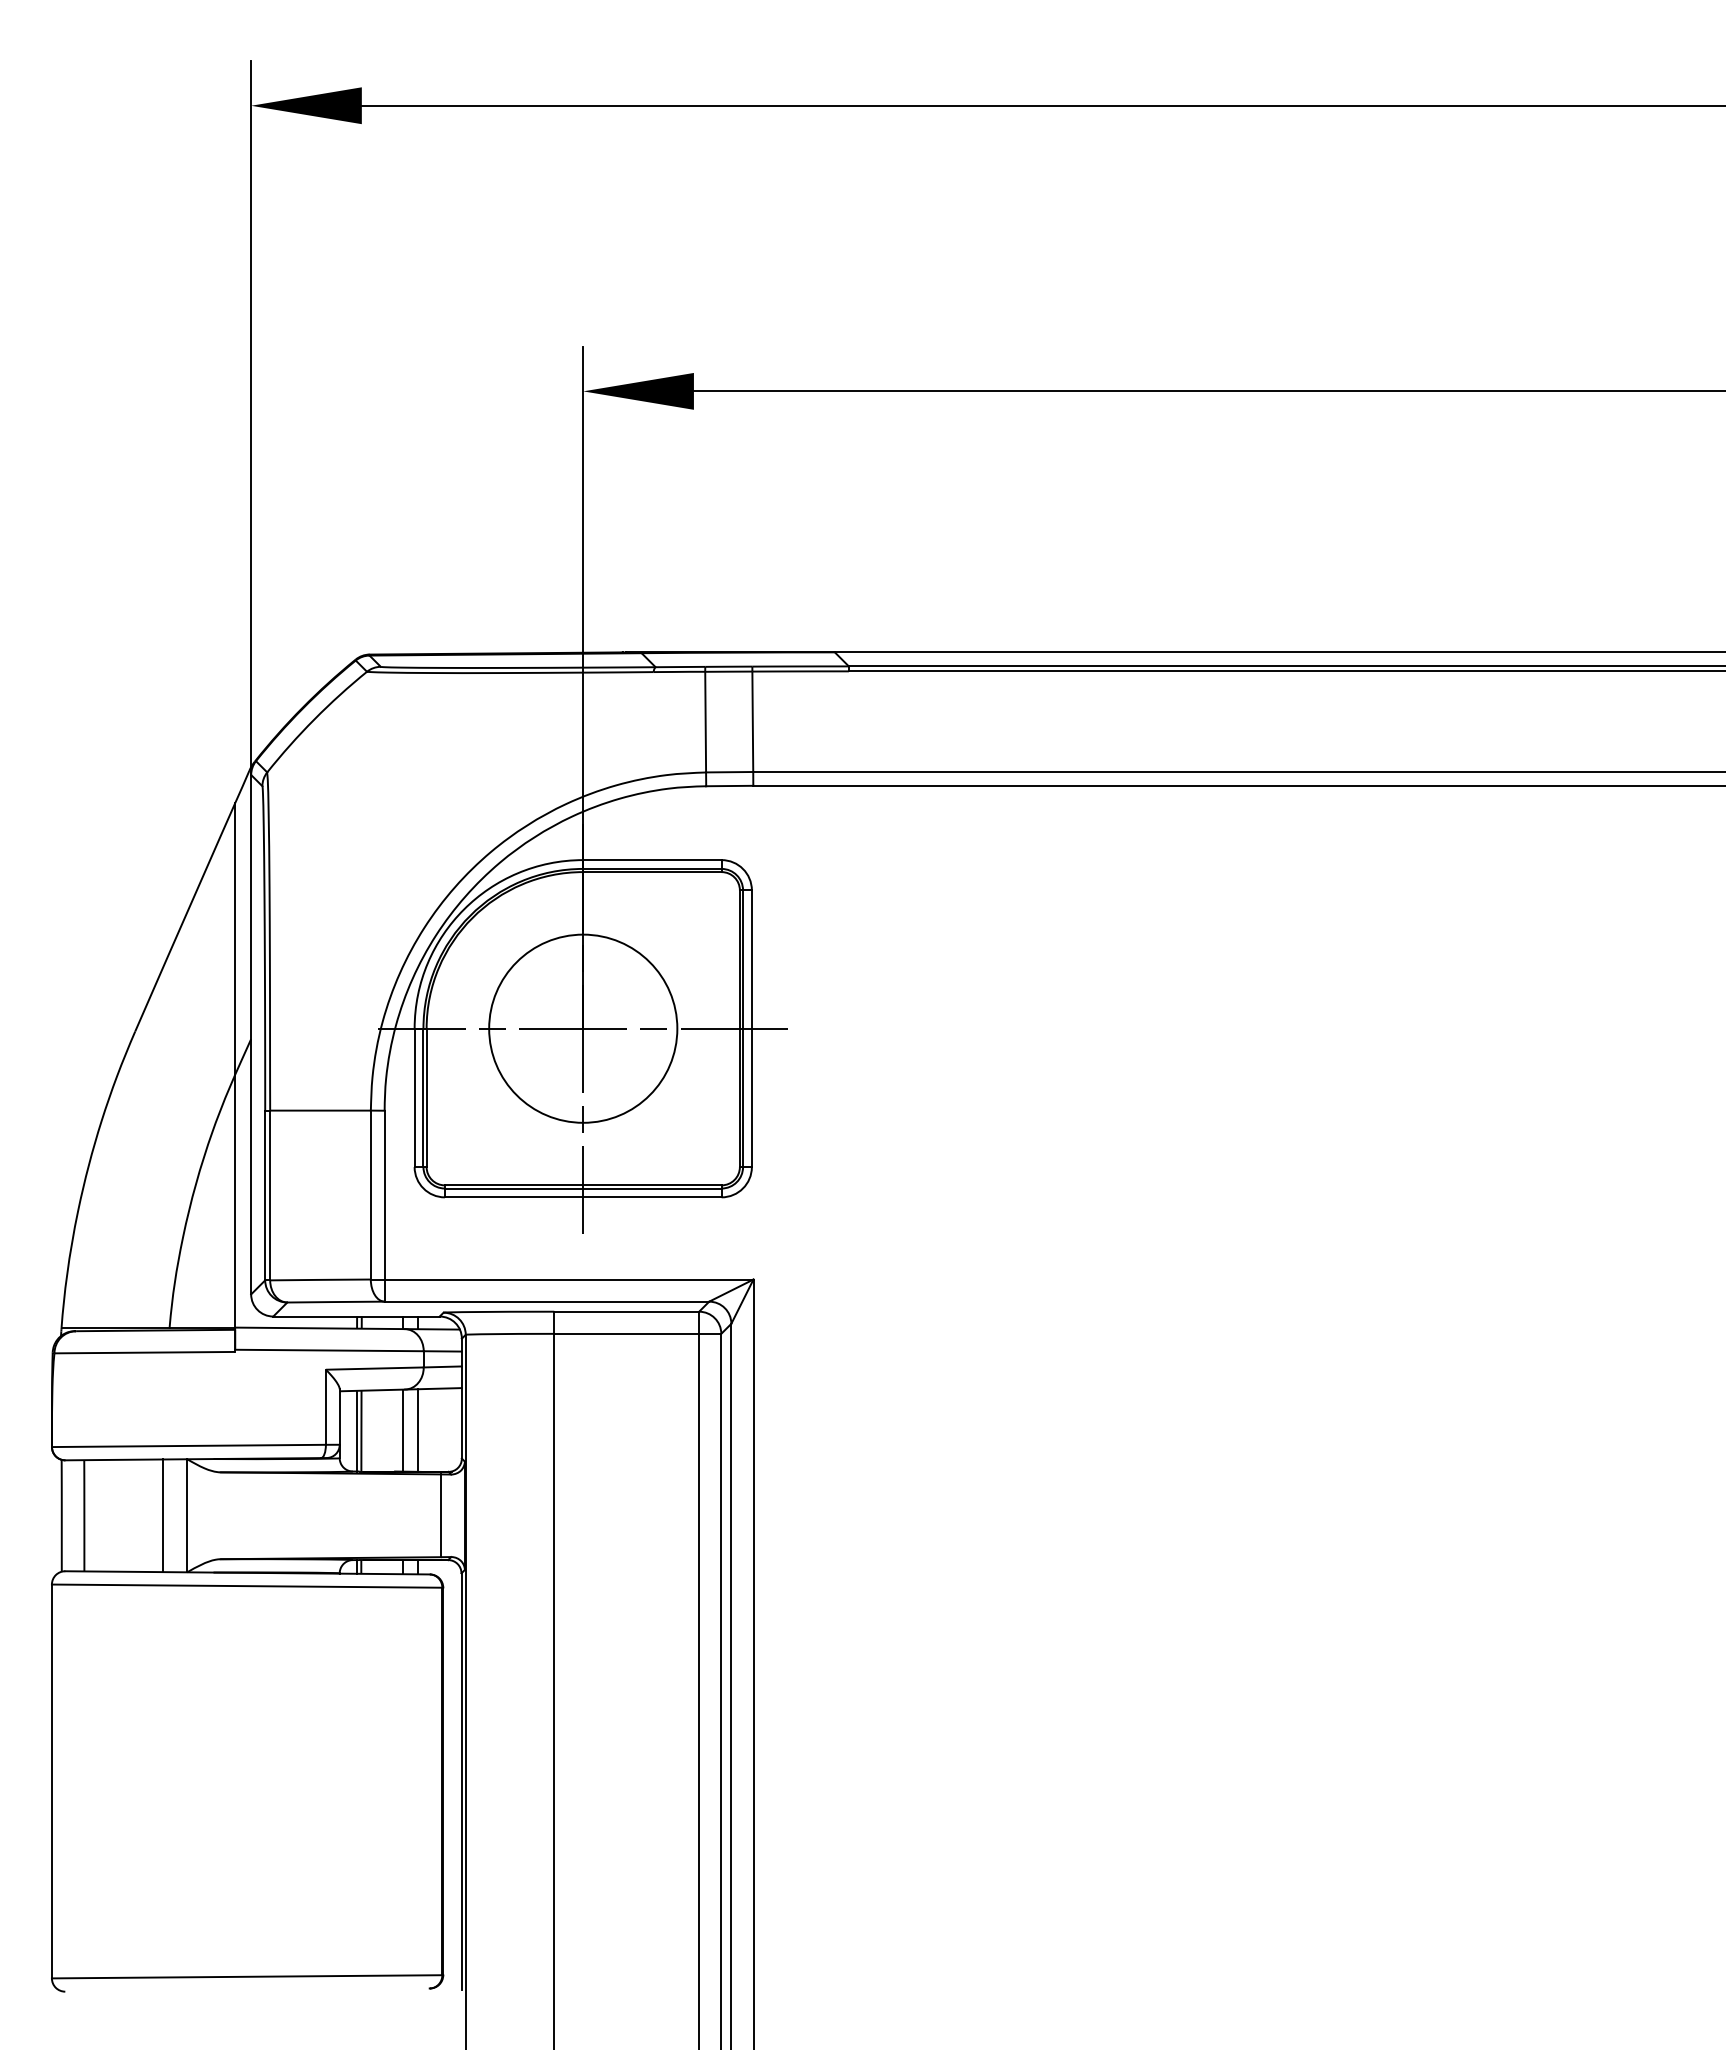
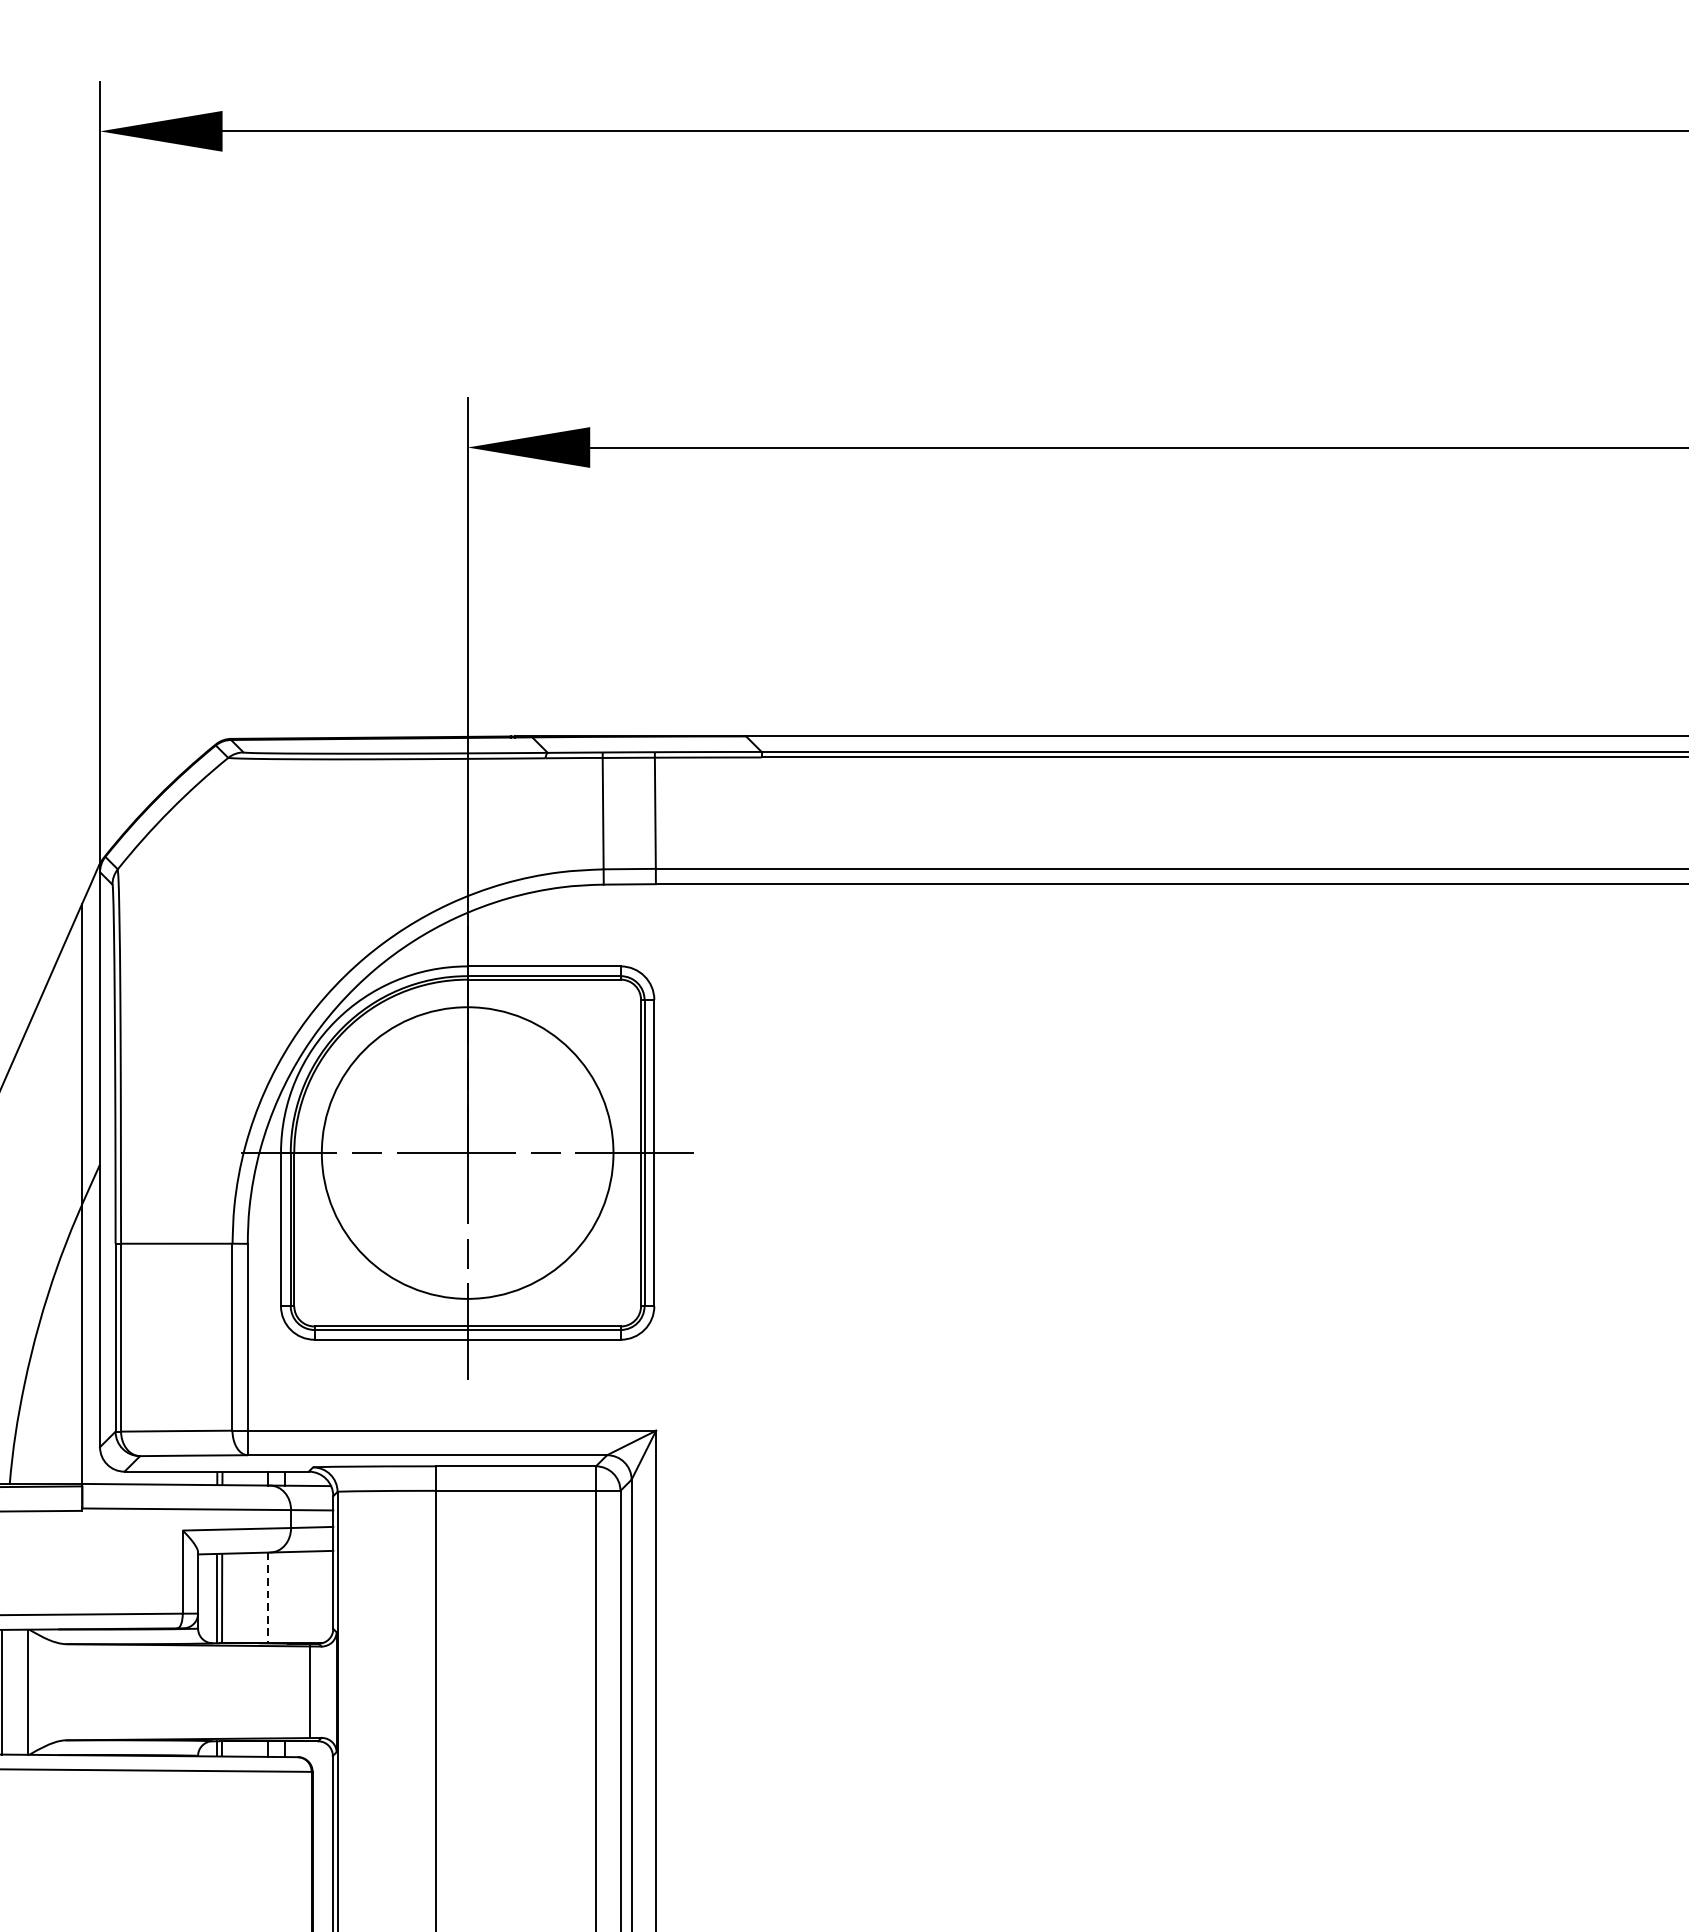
circle: (583, 1028) -> (467, 1152), size x1.4
line: (403, 1430) -> (268, 1597), solid -> dashed
line: (418, 1430) -> (285, 1597), removed

